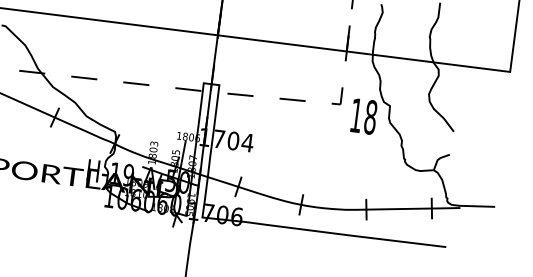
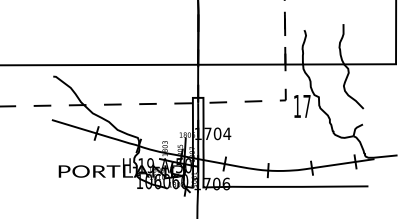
text: (369, 117) -> (306, 106), 18 -> 17

